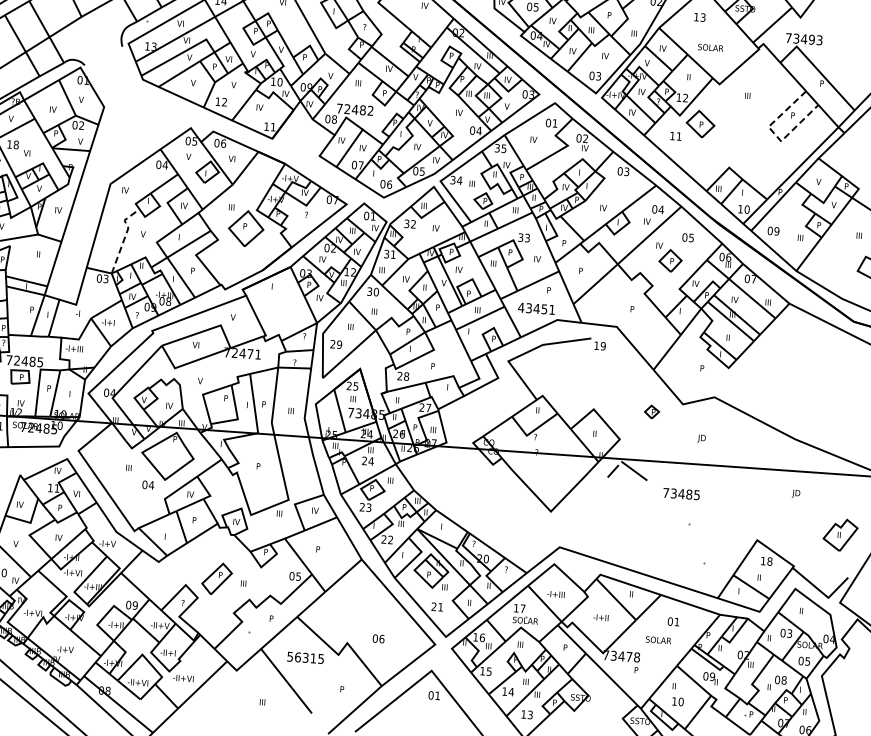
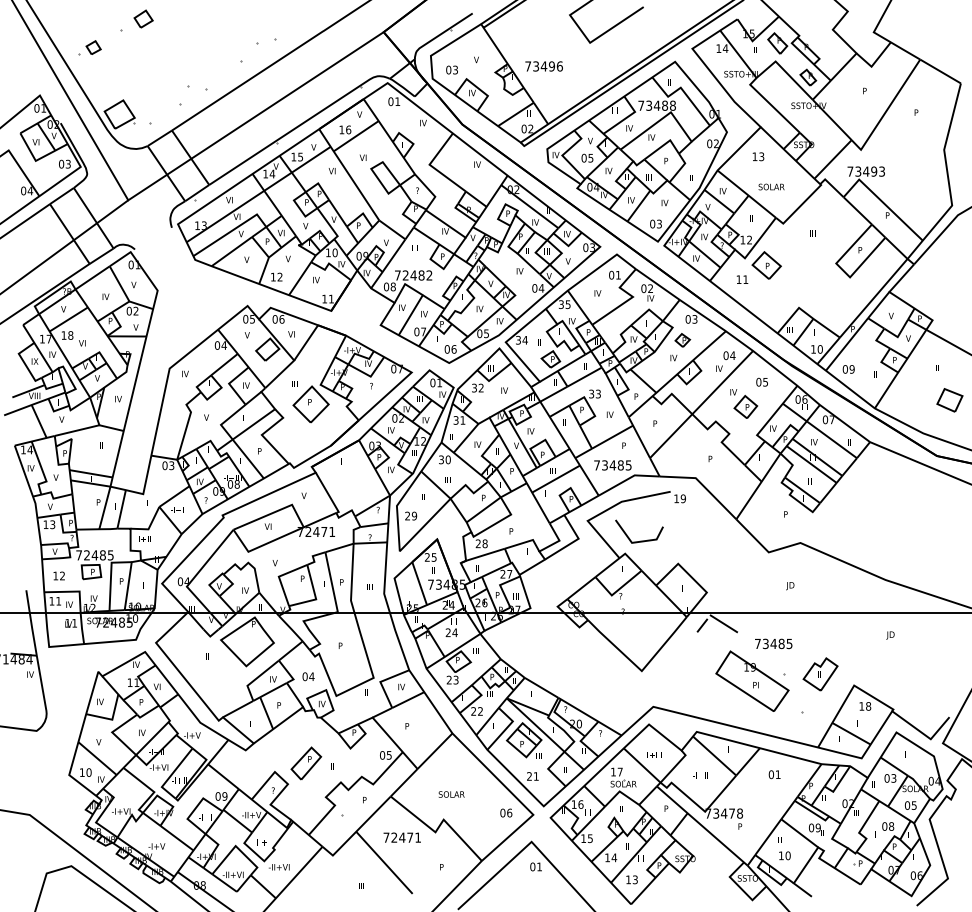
line: (775, 135) -> (843, 271), dashed -> solid
line: (125, 235) -> (188, 420), dashed -> solid
text: (536, 308) -> (612, 465), 43451 -> 73485
line: (558, 384) -> (640, 540), added
part: (651, 412) -> (682, 340), moved
text: (148, 484) -> (308, 676), moved
part: (658, 528) -> (752, 680), added
part: (840, 535) -> (820, 674), moved
text: (378, 638) -> (506, 812), moved
text: (658, 640) -> (451, 794), moved
text: (304, 657) -> (401, 837), 56315 -> 72471

